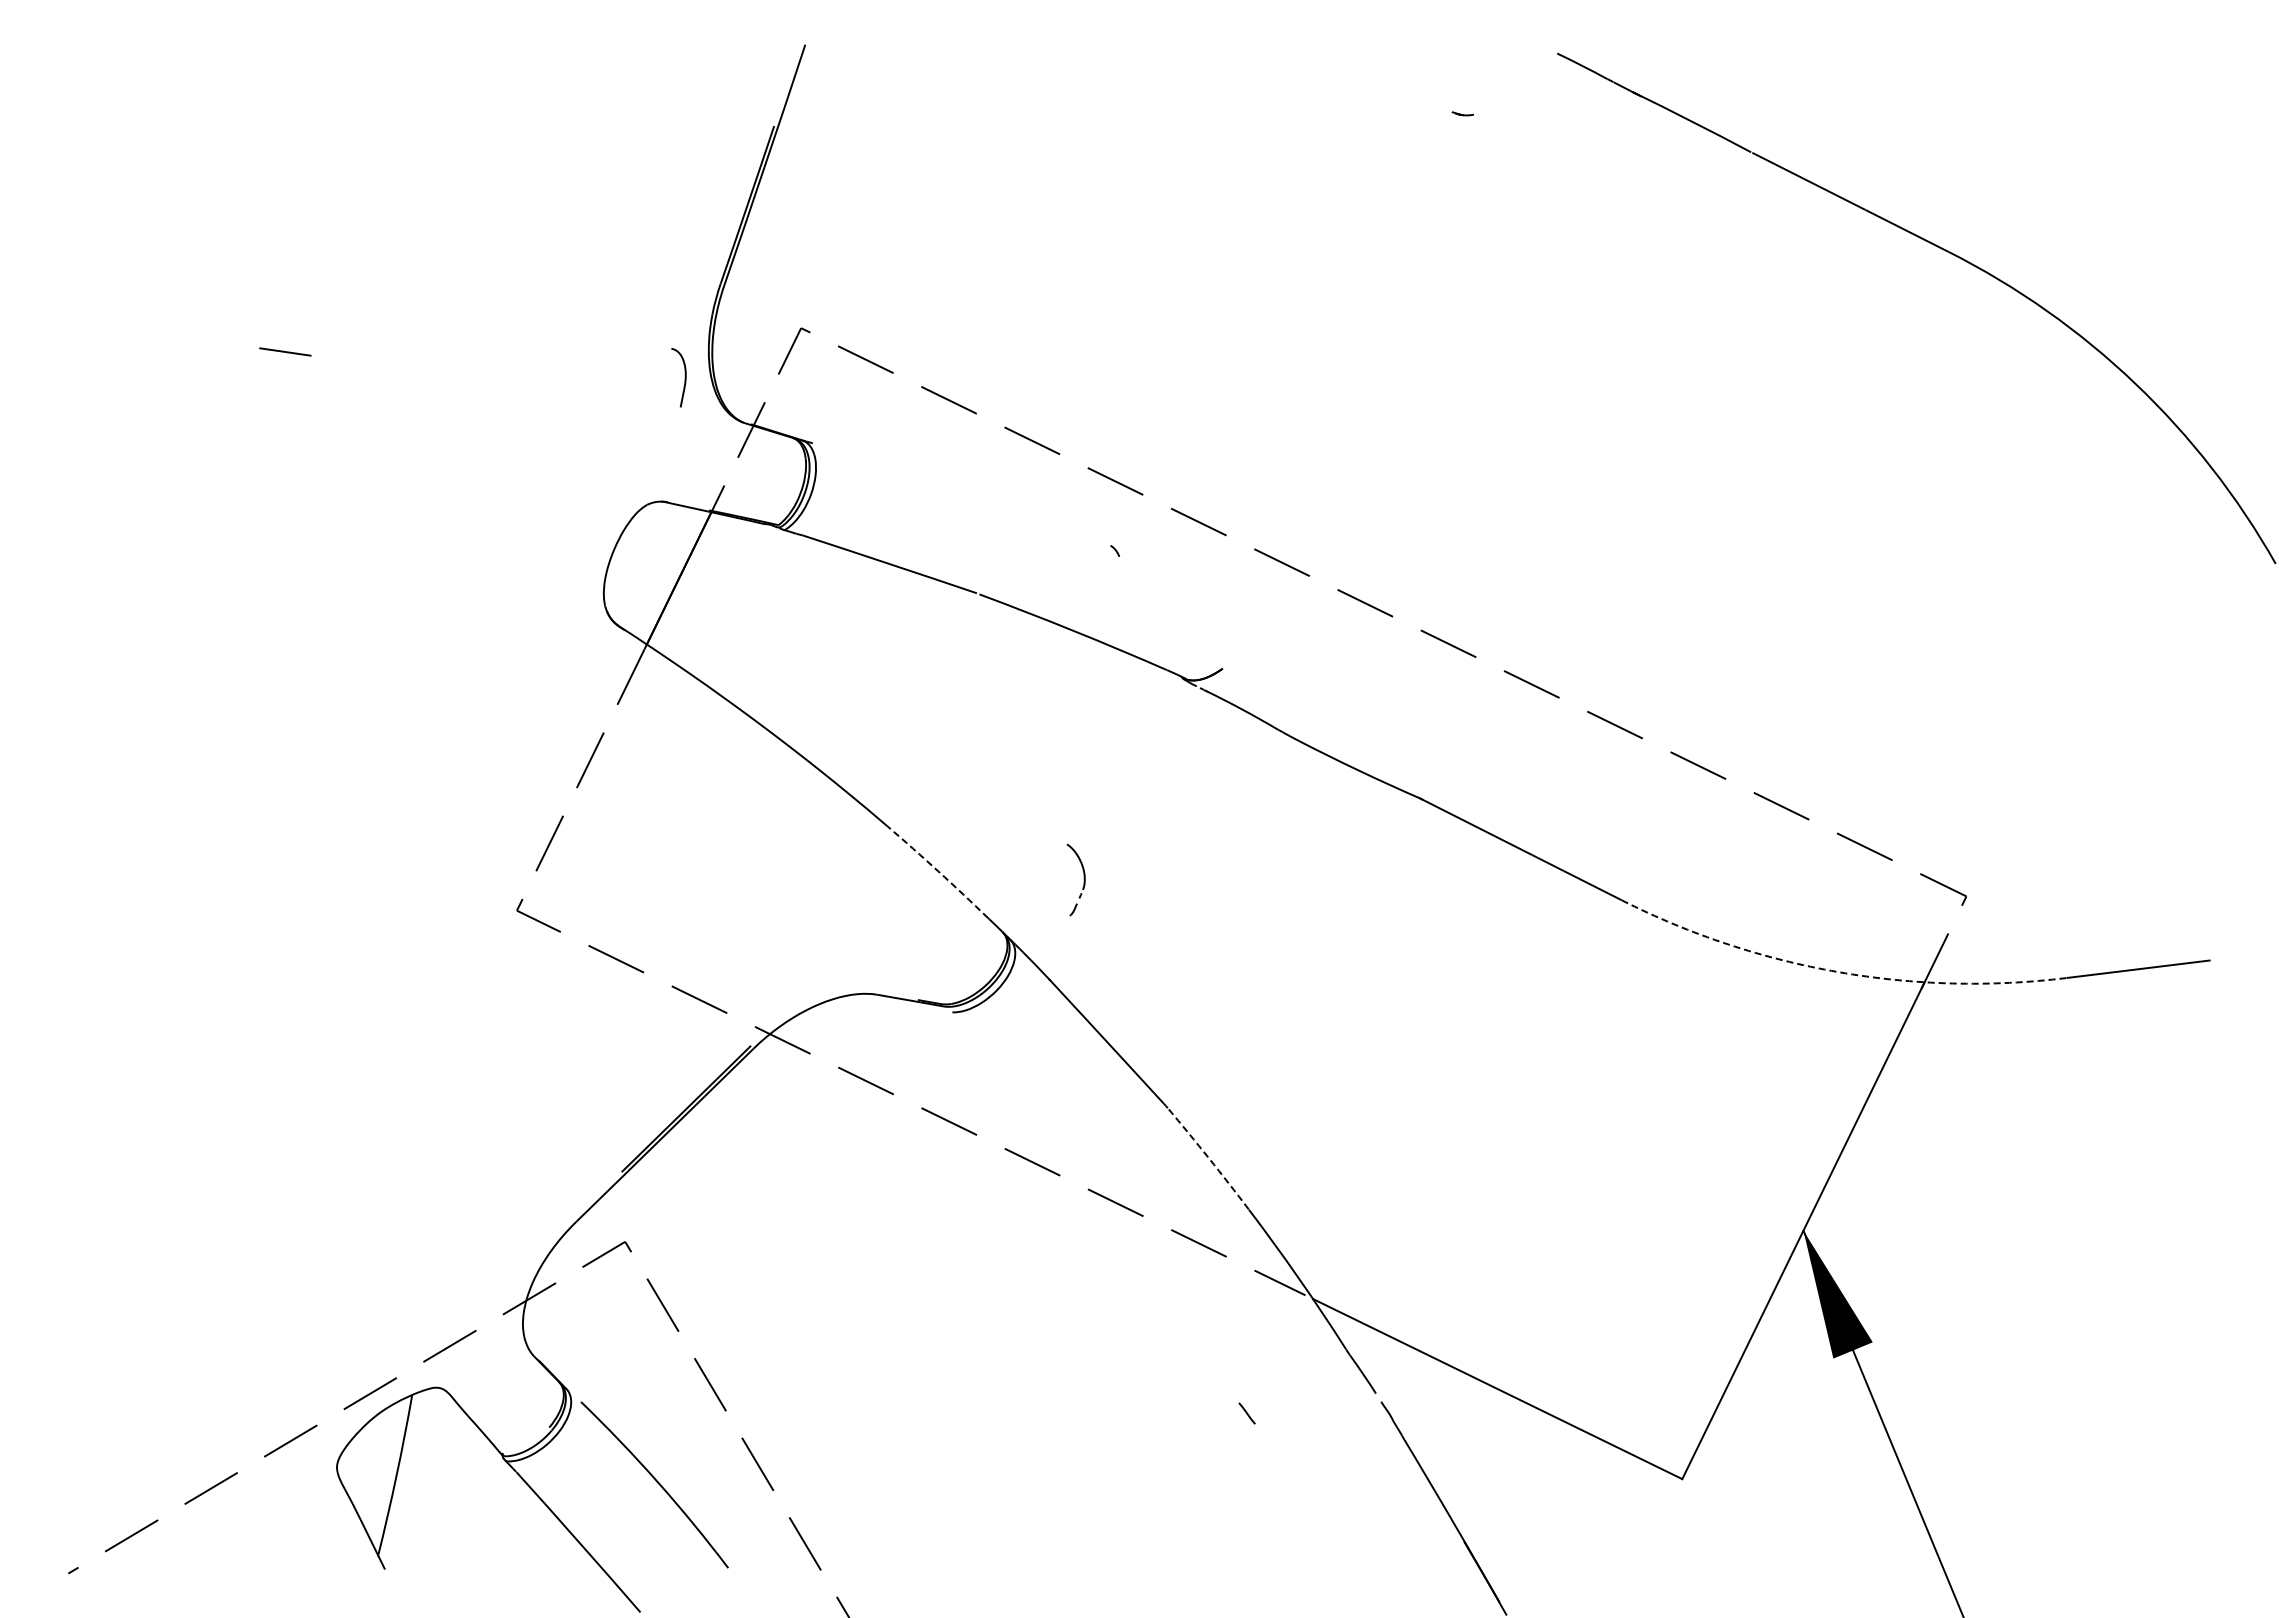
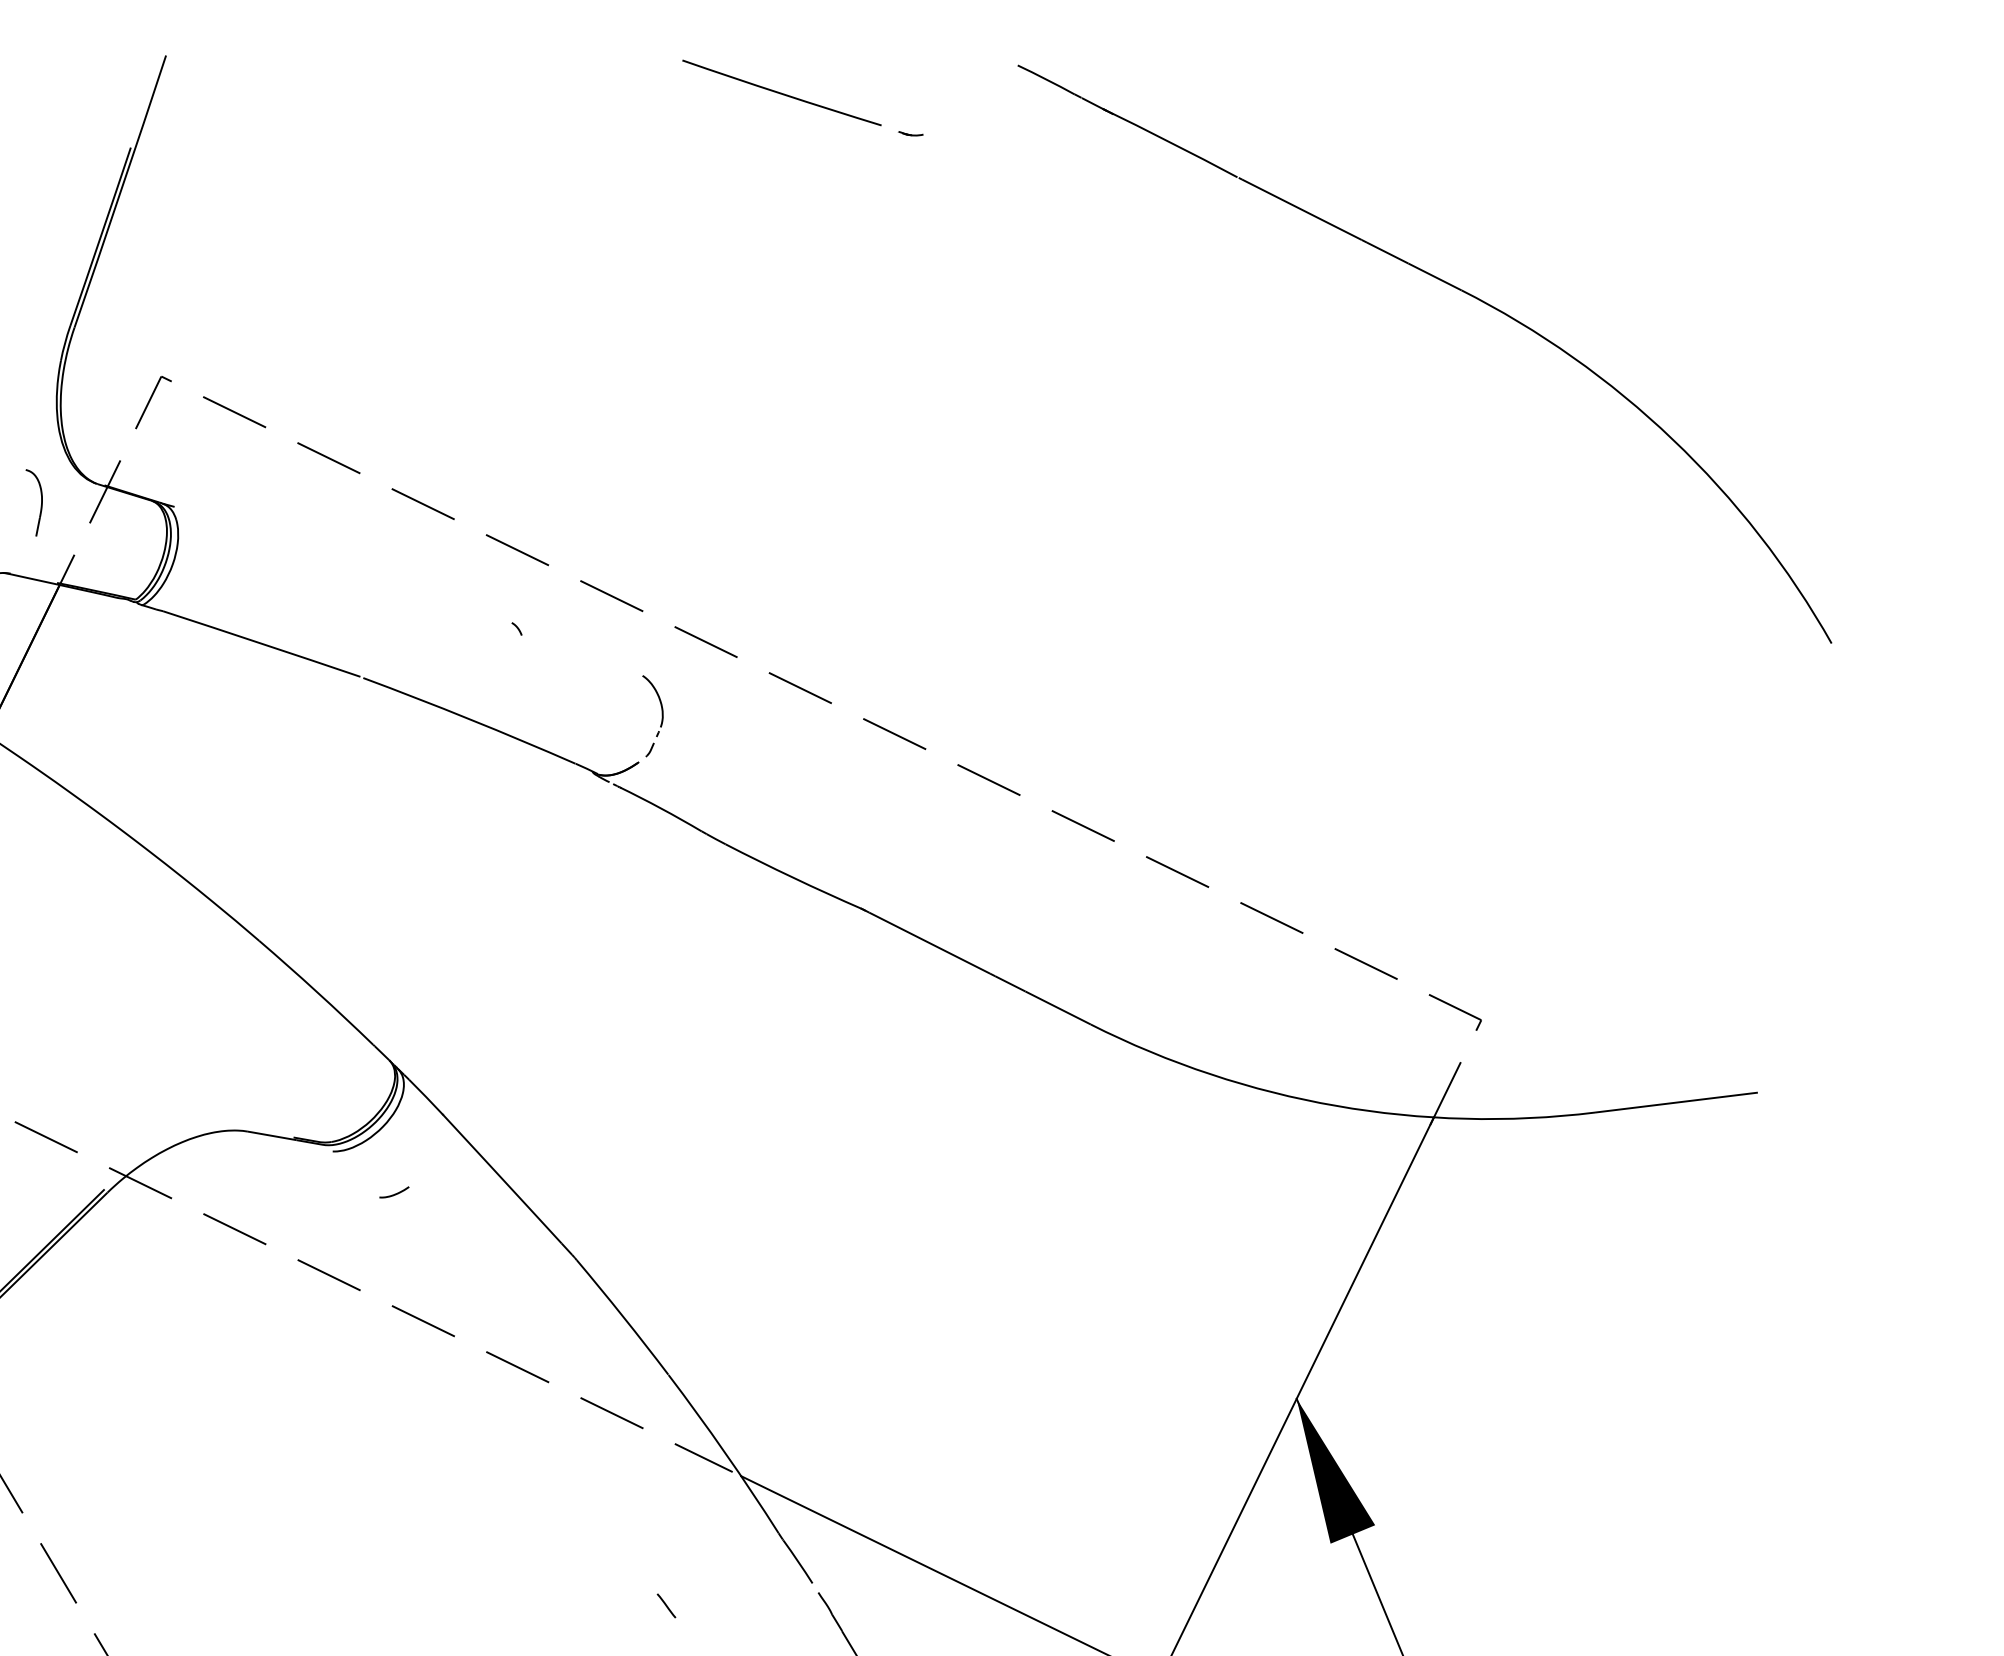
line: (1348, 77) -> (781, 92), added
part: (678, 377) -> (33, 502), moved
arc: (938, 871) -> (316, 991), dashed -> solid
part: (1083, 879) -> (661, 715), moved
arc: (1838, 972) -> (1336, 1106), dashed -> solid
curve: (1006, 1049) -> (393, 1193), added
arc: (1208, 1158) -> (622, 1317), dashed -> solid

